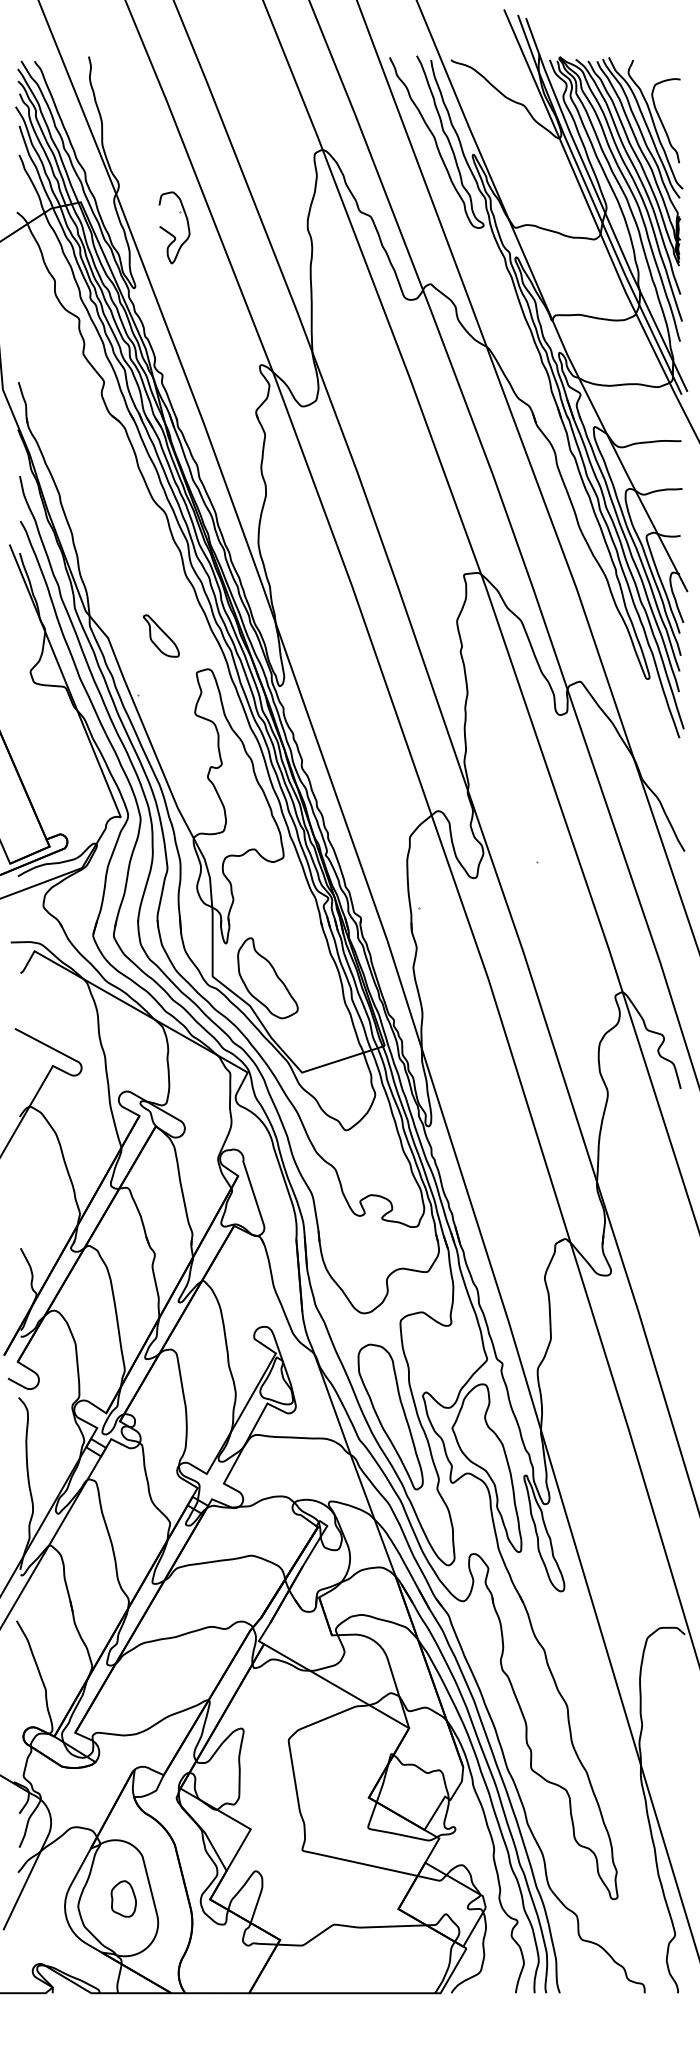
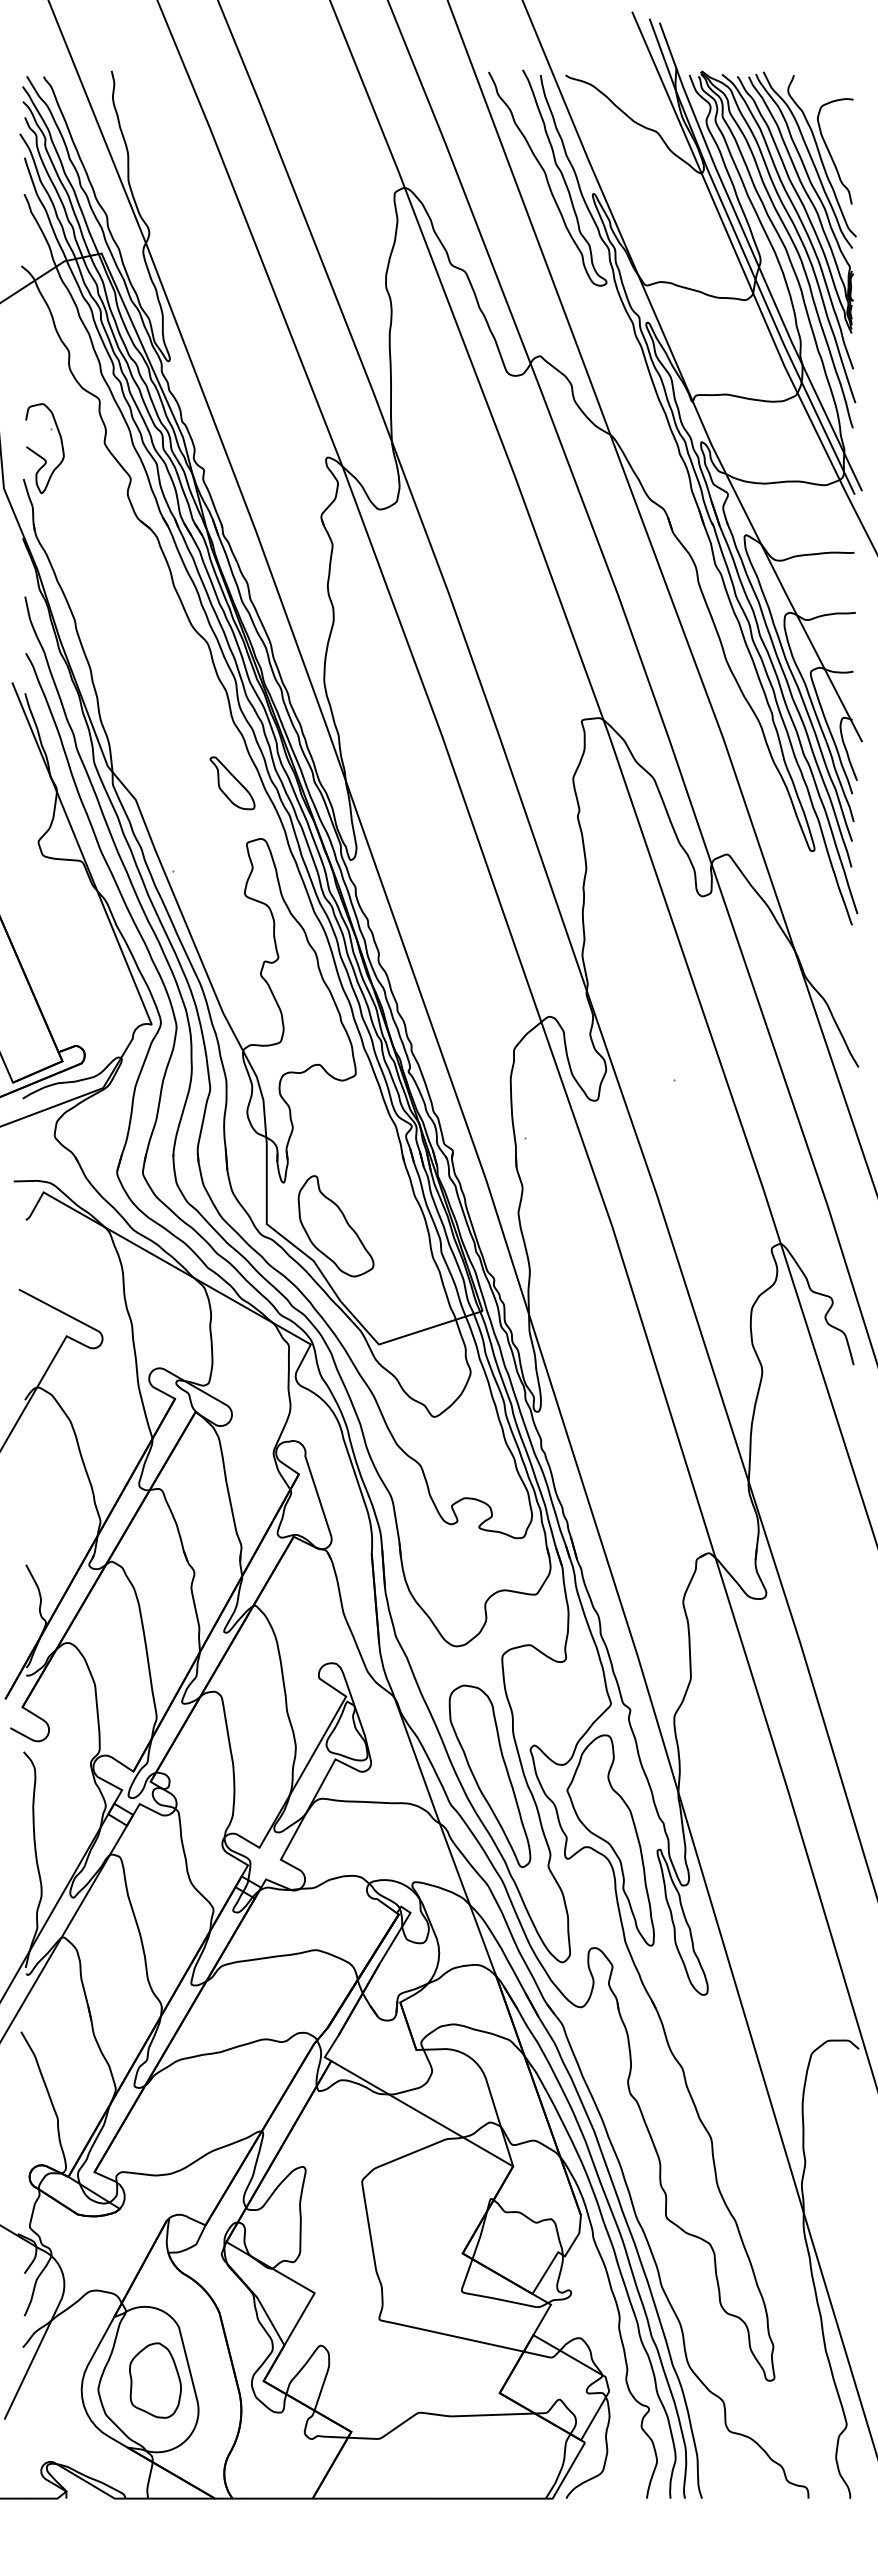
part: (170, 232) -> (39, 454), moved
part: (161, 636) -> (232, 783), moved
part: (123, 1898) -> (155, 2380), size x1.67

